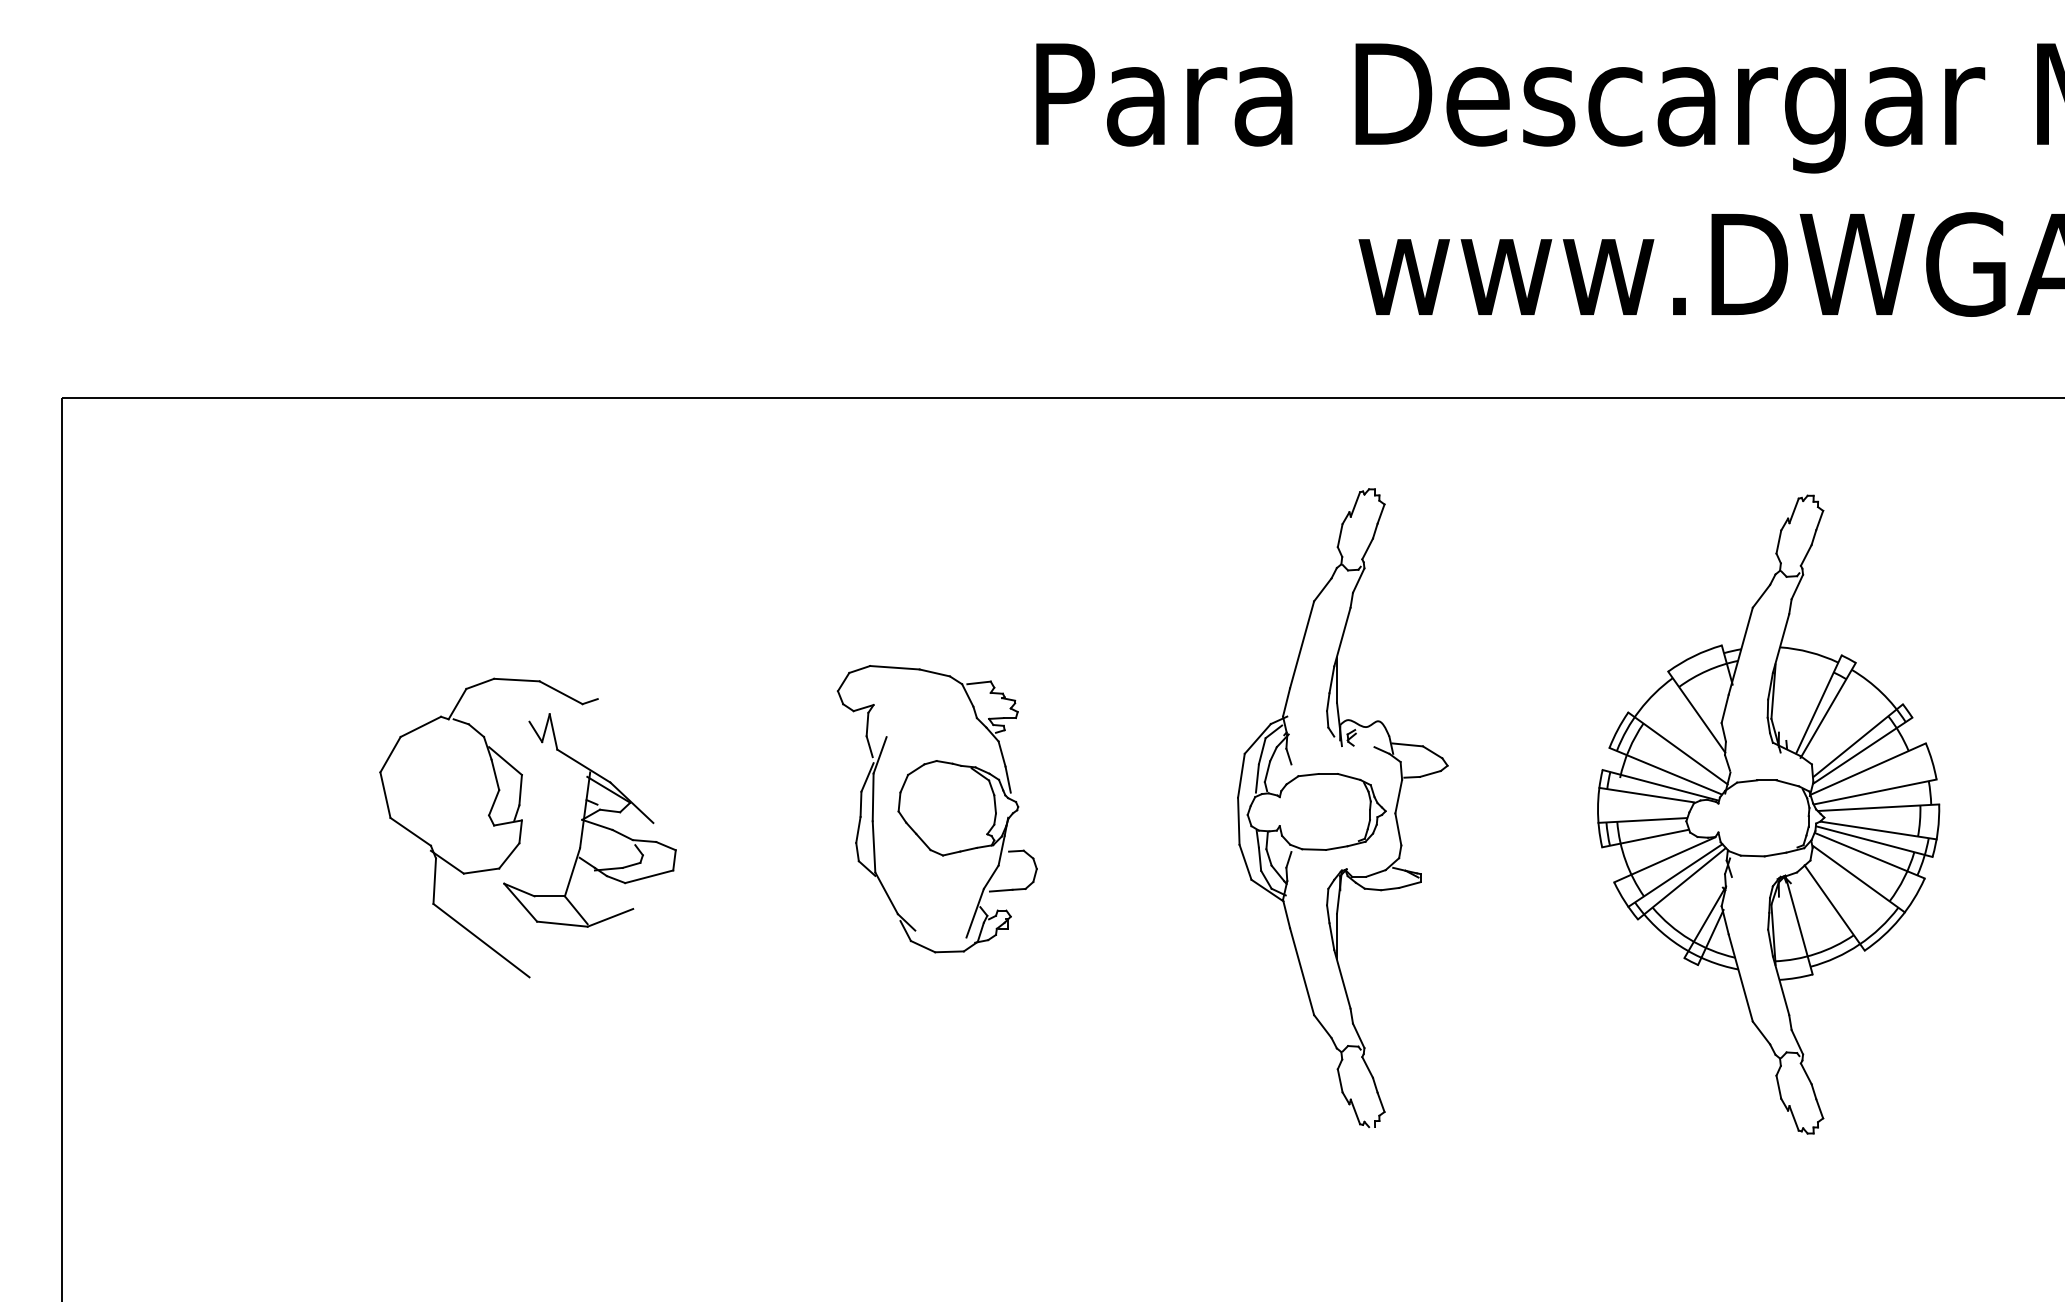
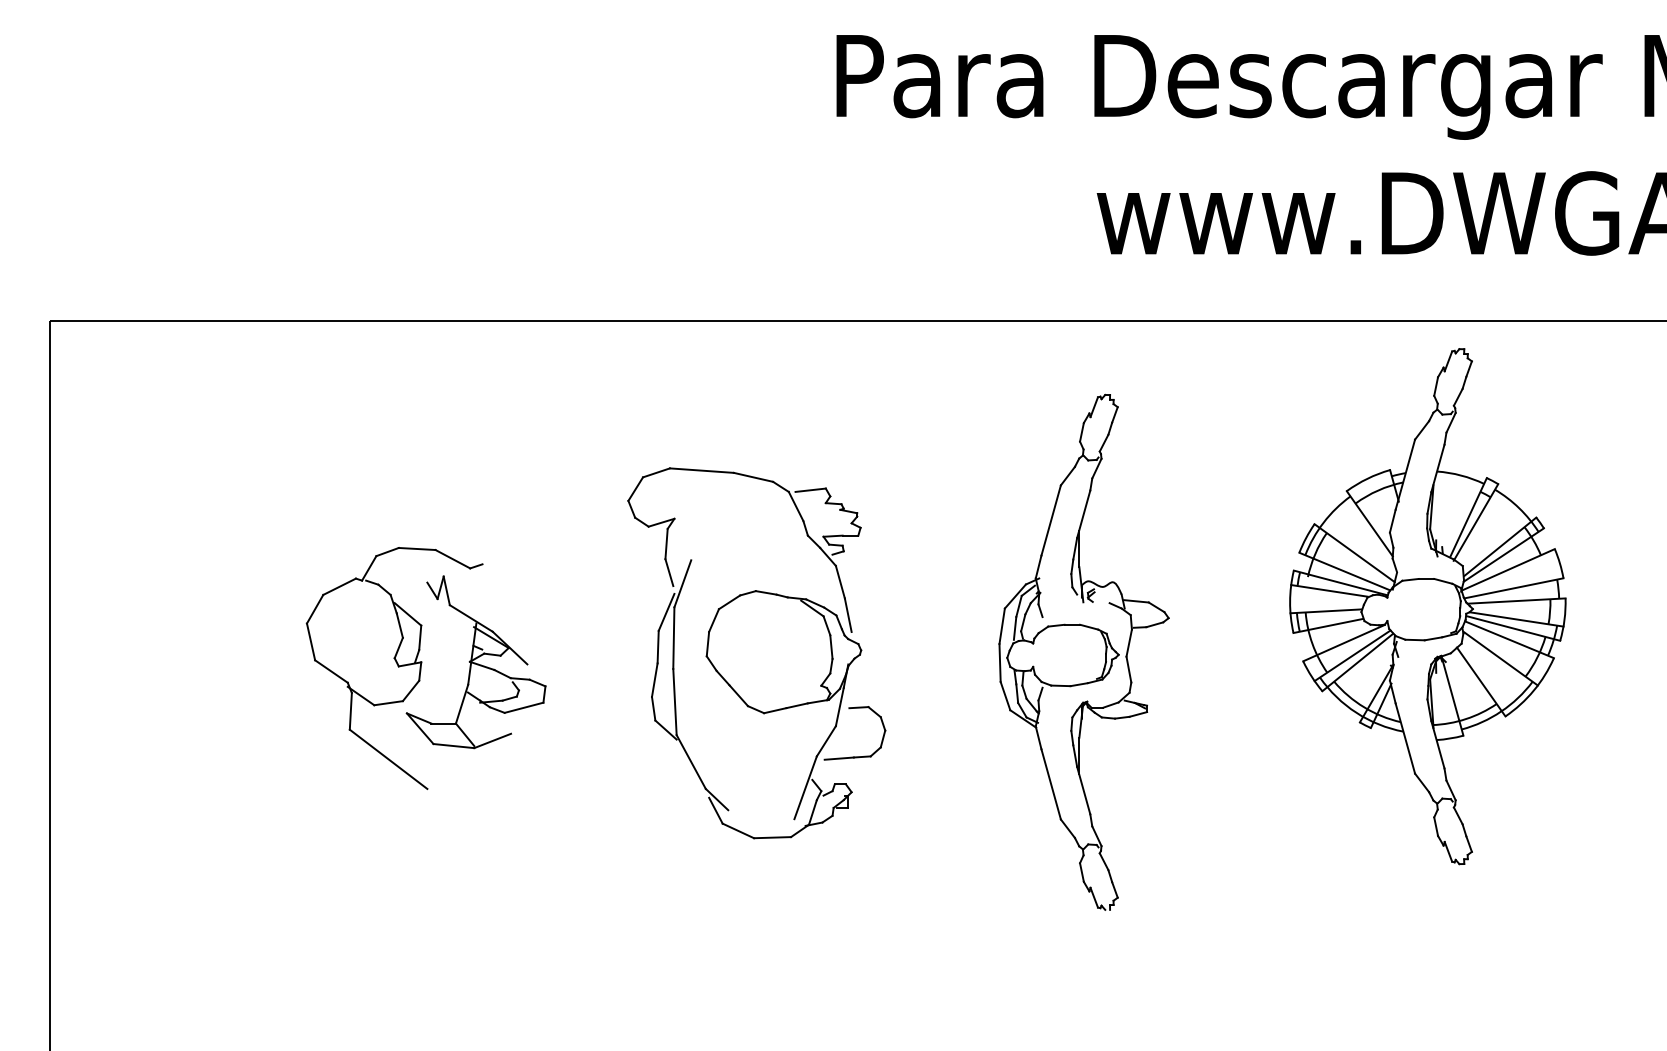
part: (937, 808) -> (756, 652), size x1.6
part: (1768, 814) -> (1427, 606), moved

